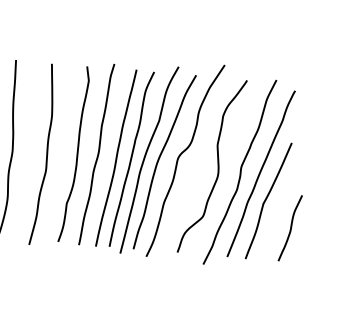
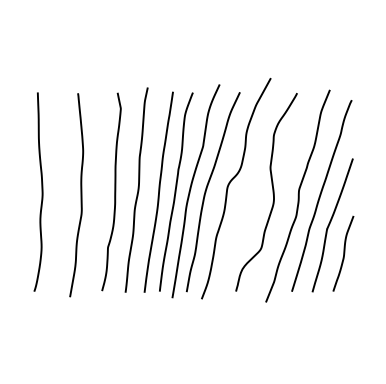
curve: (290, 228) -> (343, 253), moved

